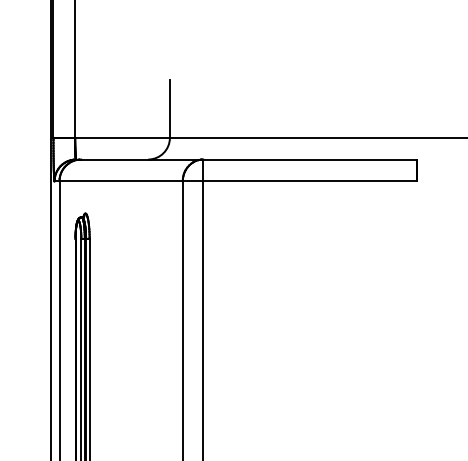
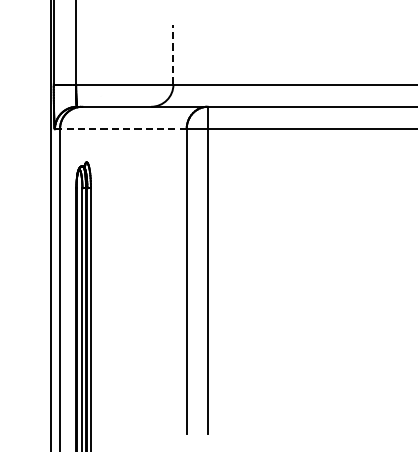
line: (169, 108) -> (173, 54), solid -> dashed
line: (121, 181) -> (123, 129), solid -> dashed

